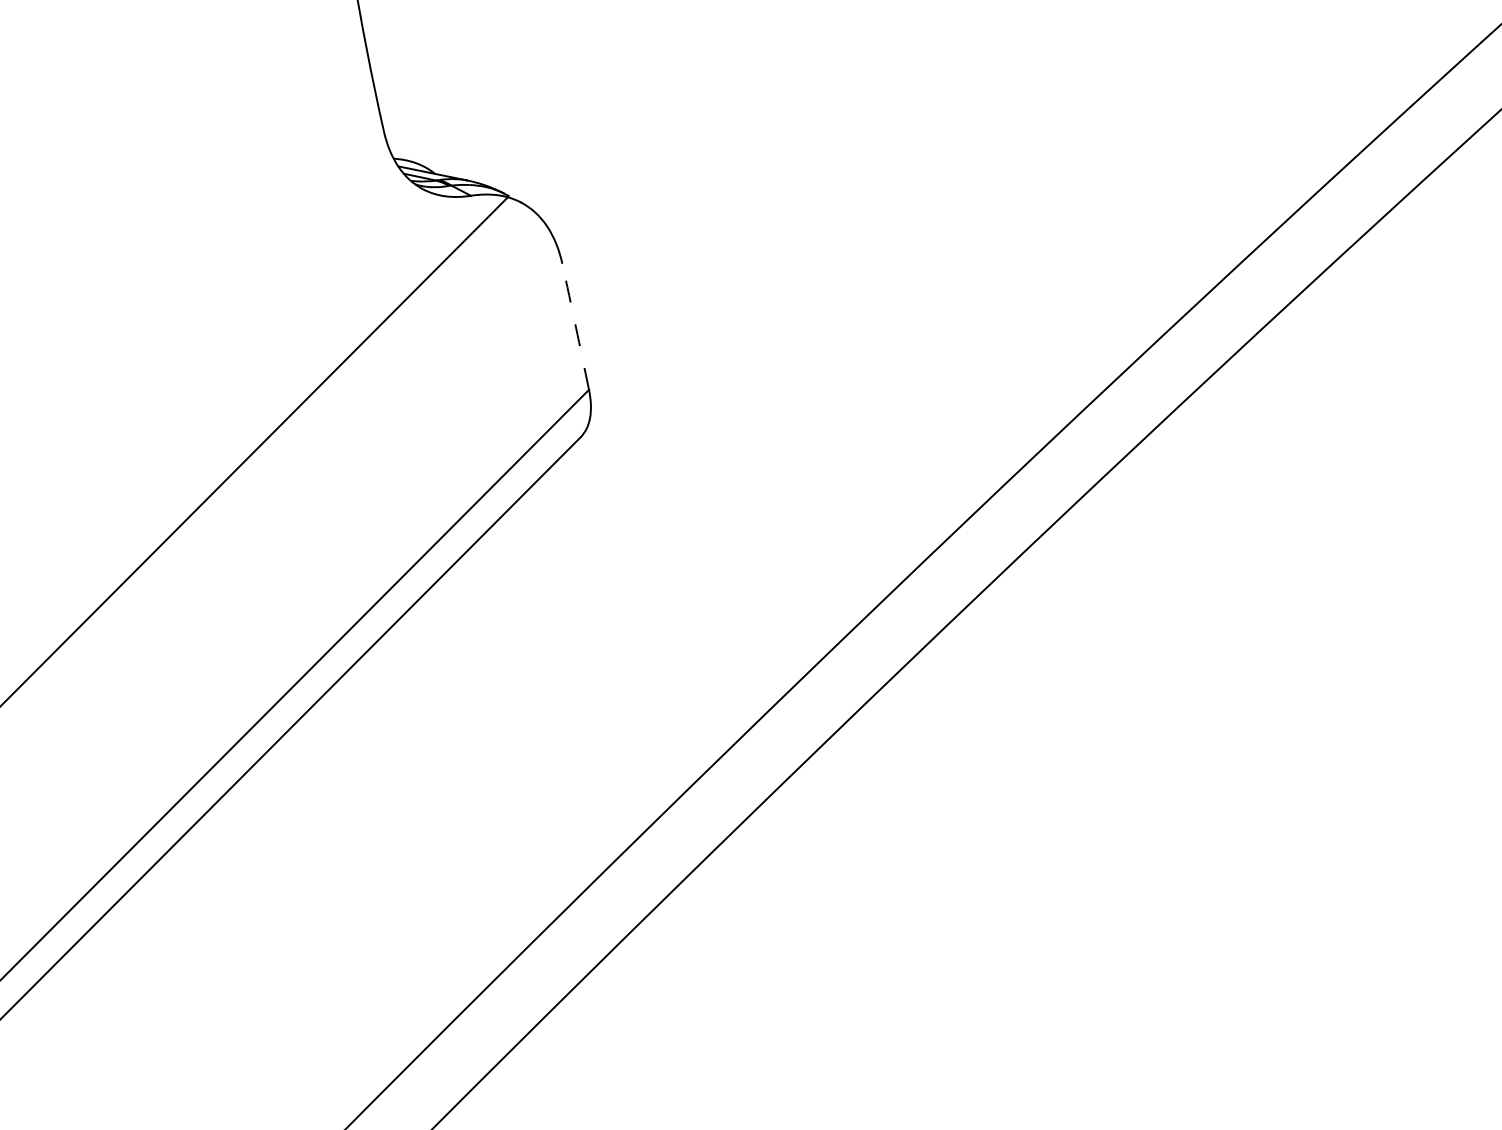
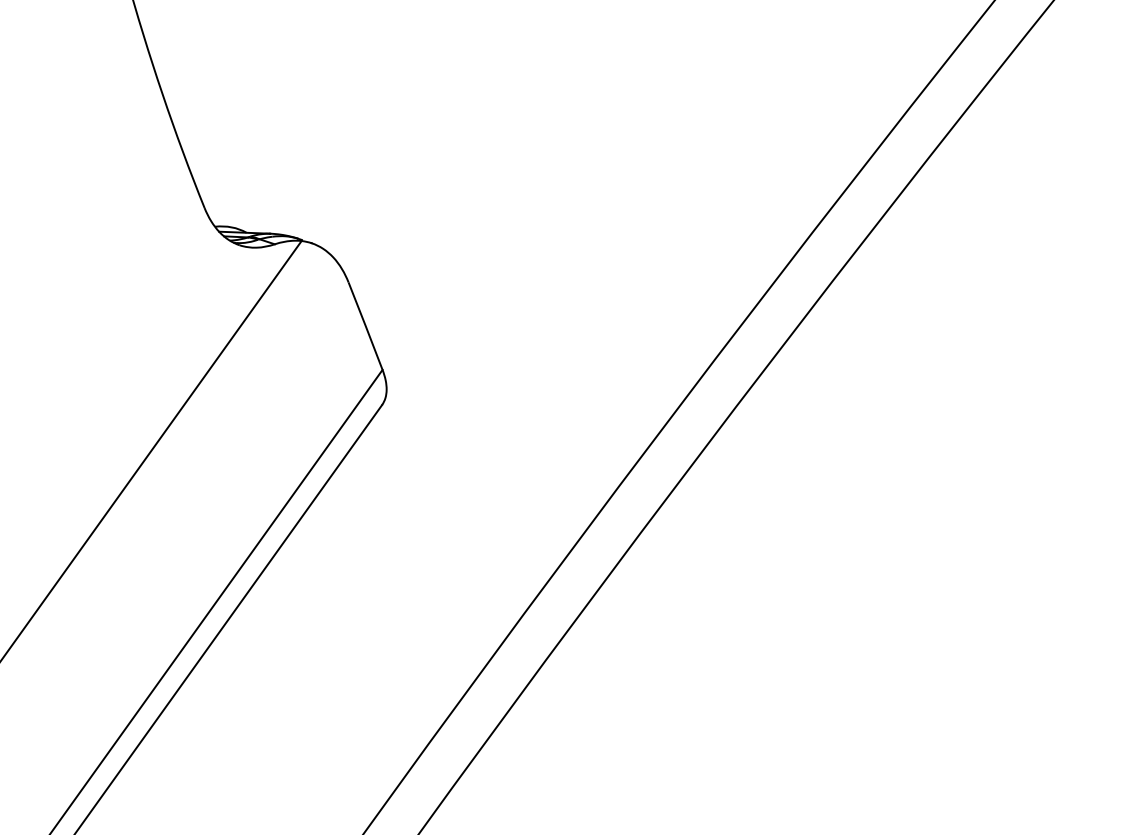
arc: (575, 327) -> (365, 326), dashed -> solid

